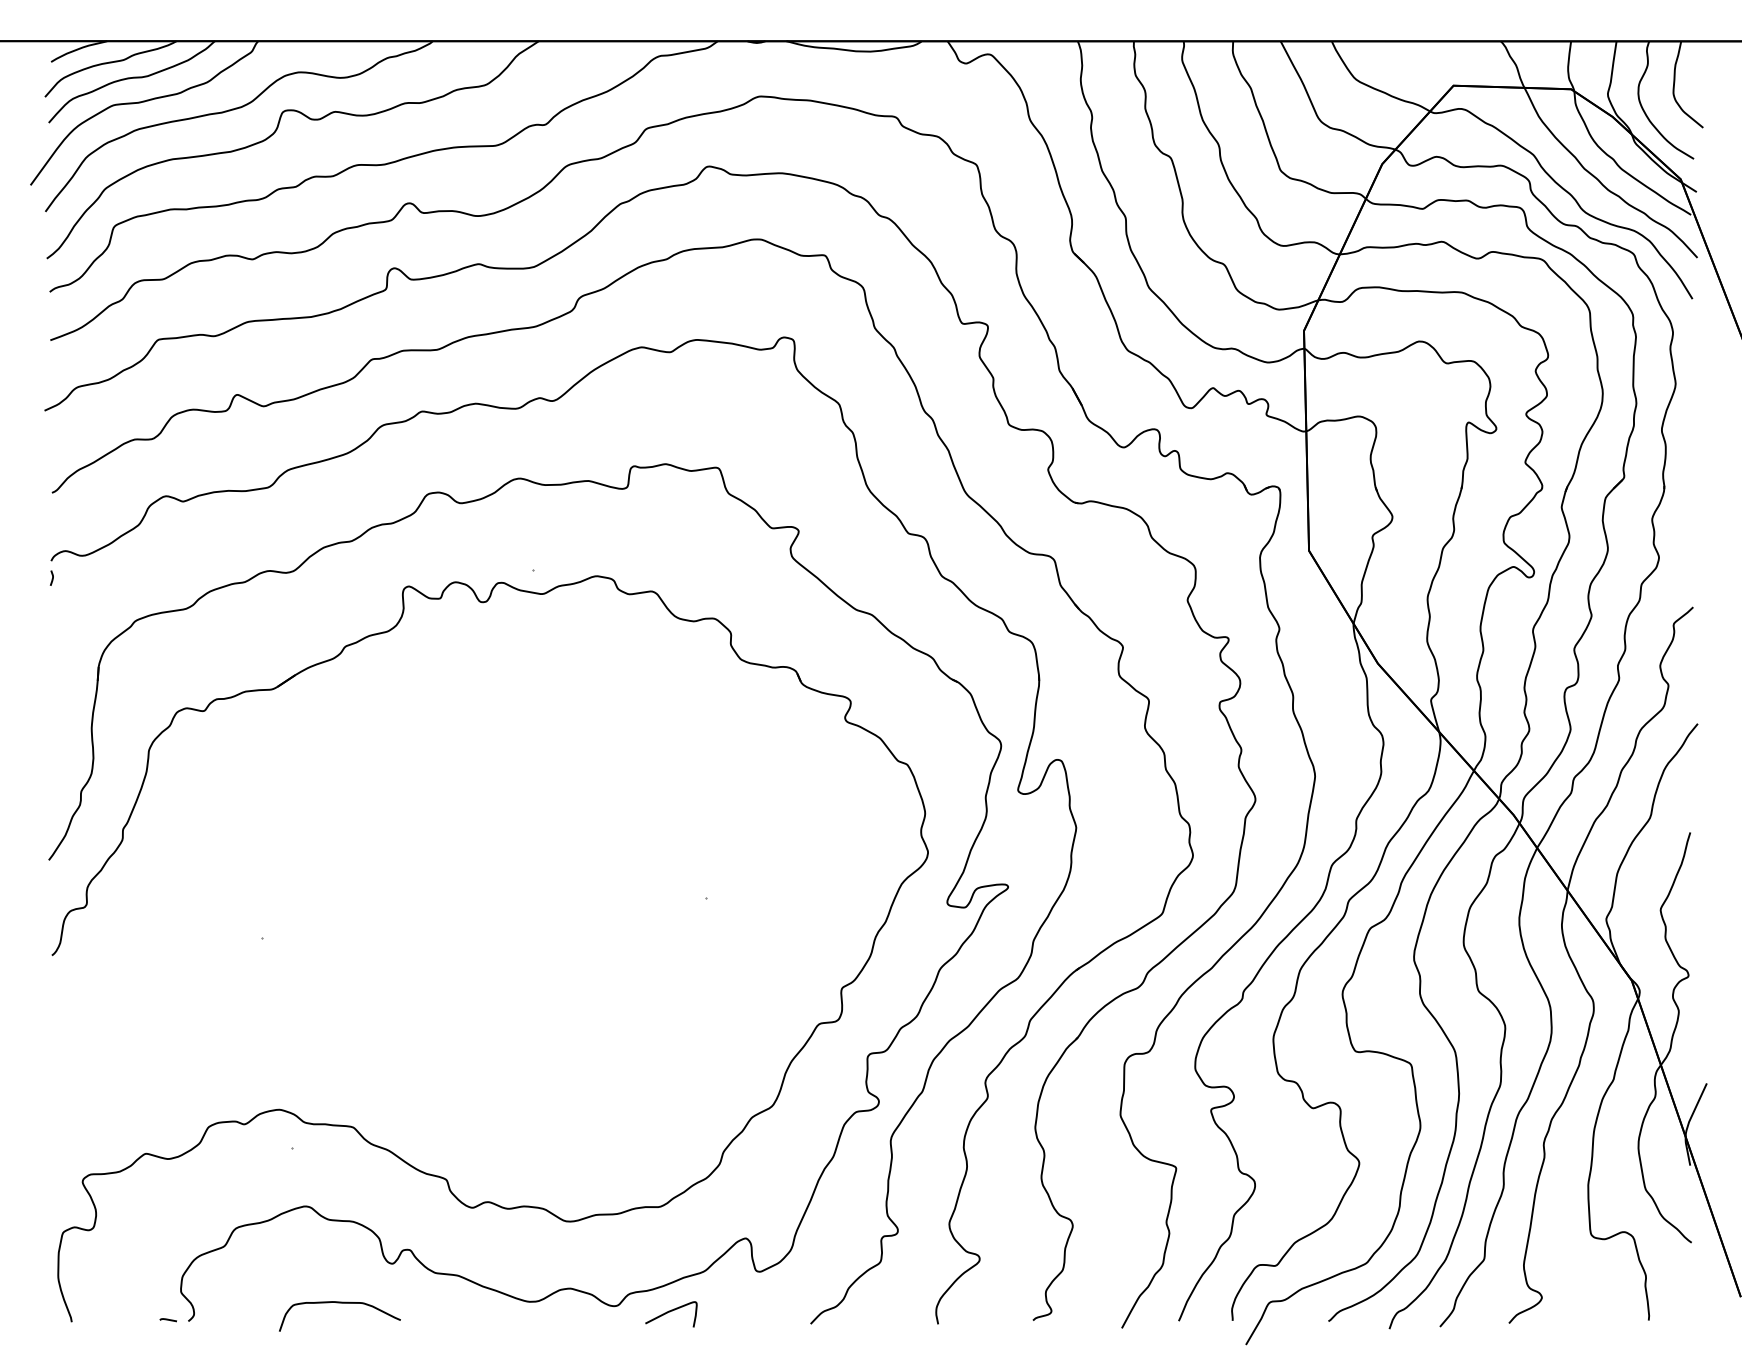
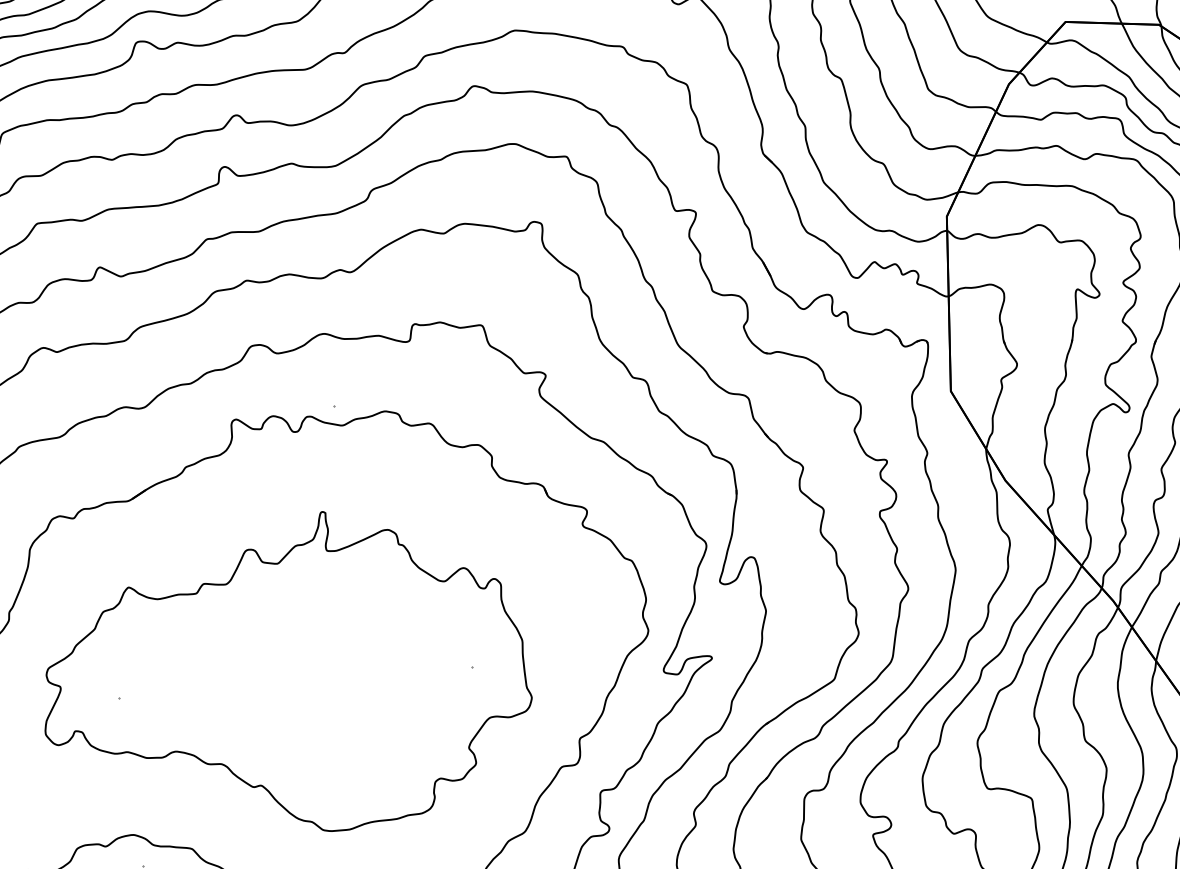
part: (474, 903) -> (288, 671), added

